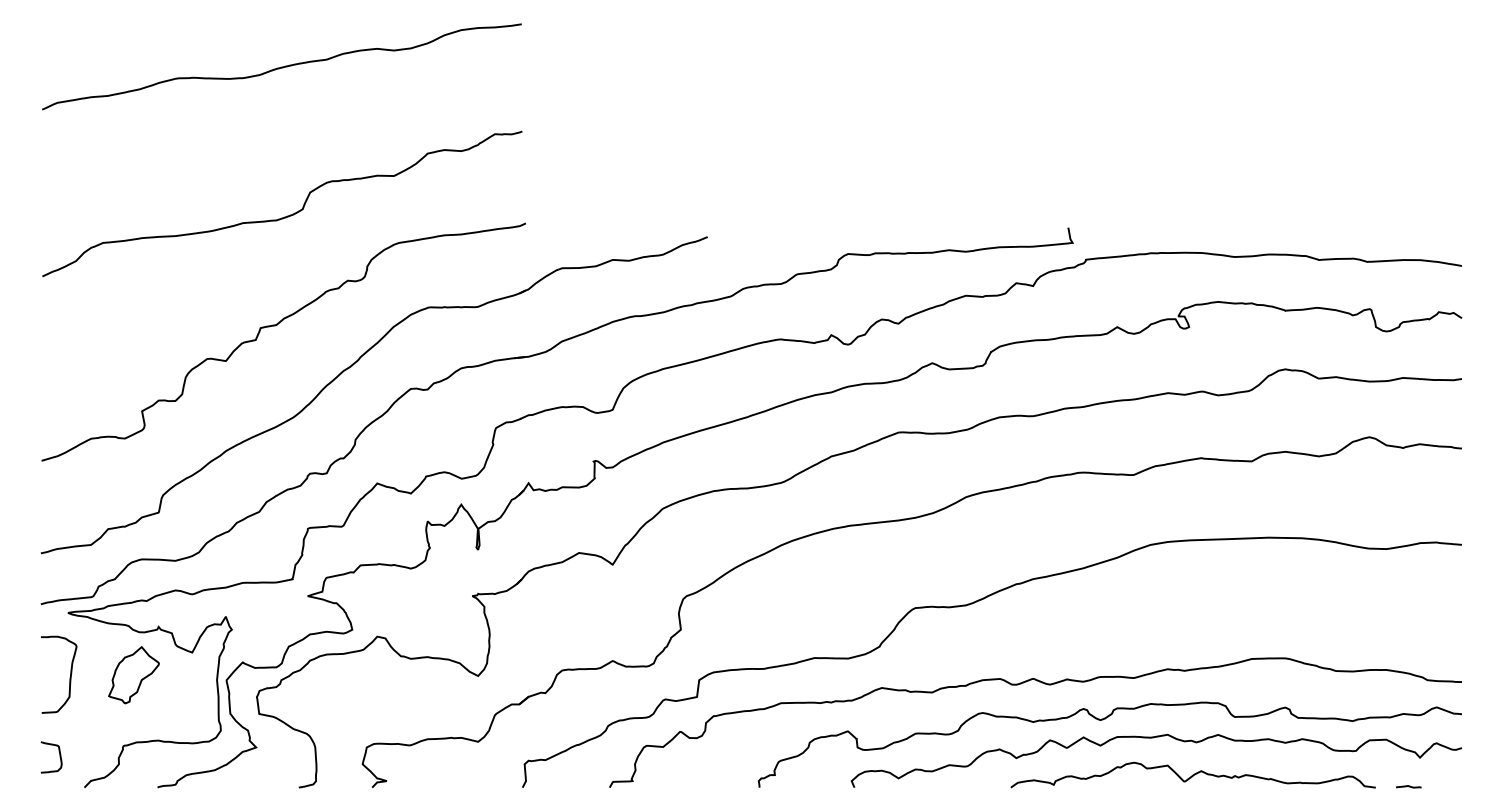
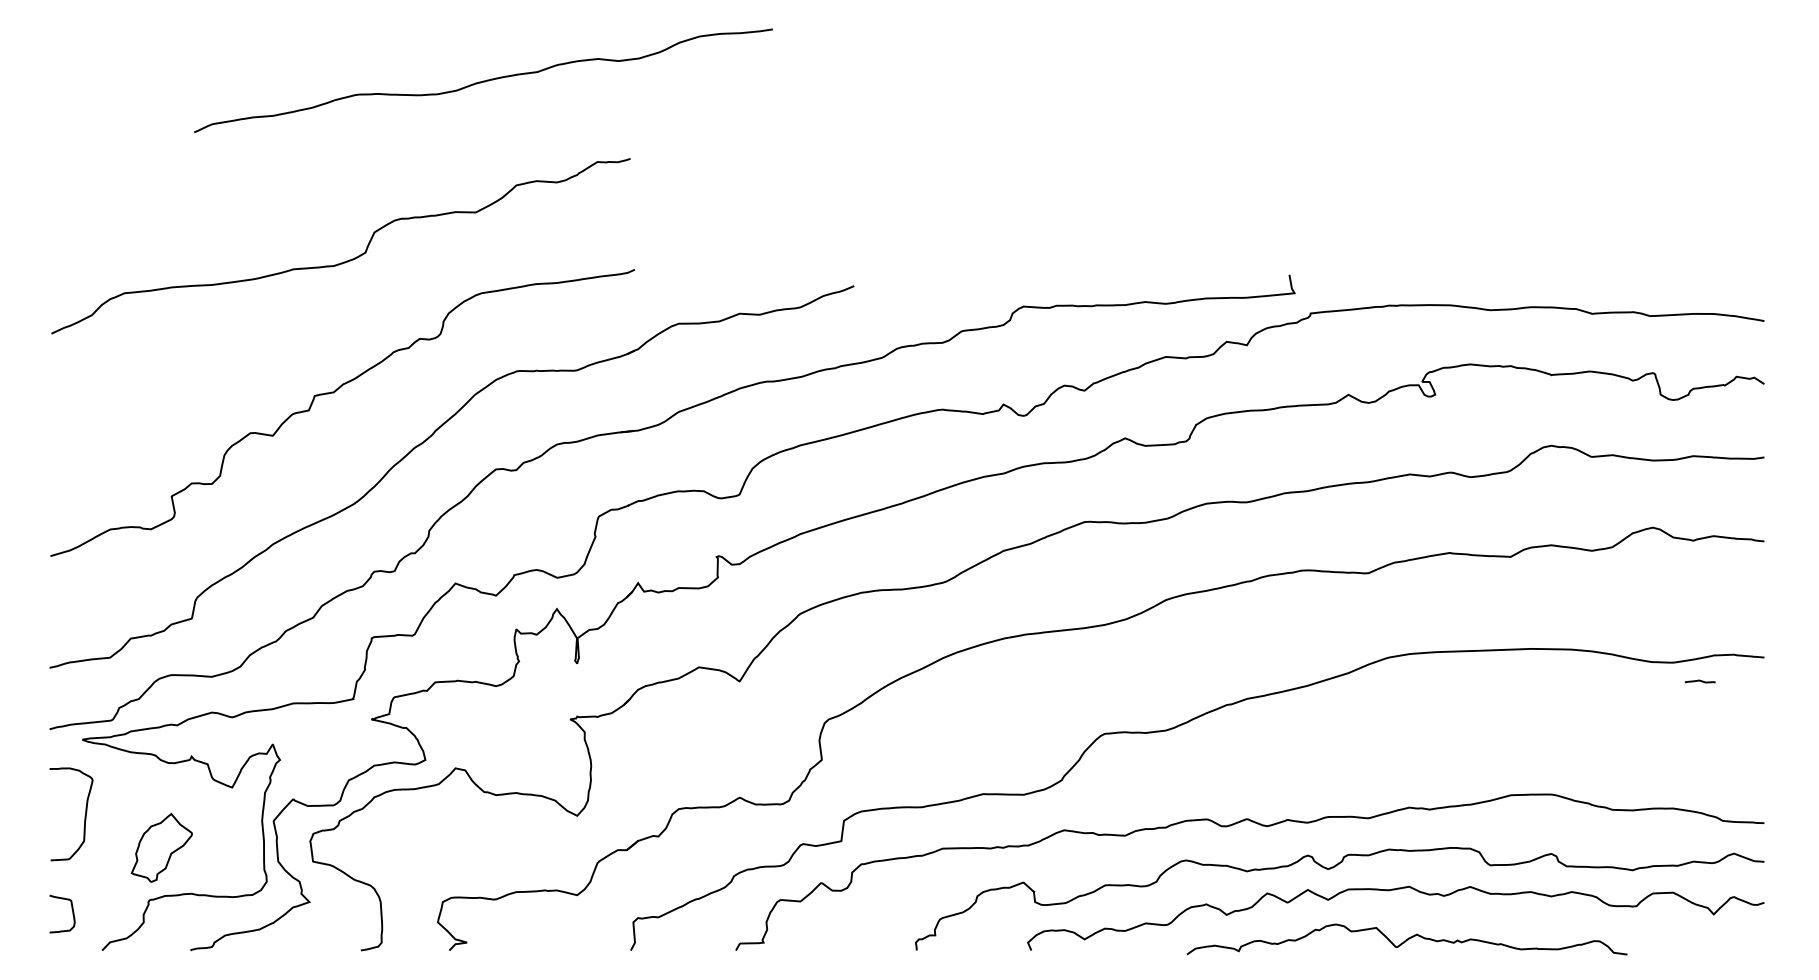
curve: (281, 66) -> (483, 80), moved
part: (133, 674) -> (161, 847), moved
curve: (1192, 775) -> (1406, 939), moved
curve: (1408, 786) -> (1699, 681), moved

